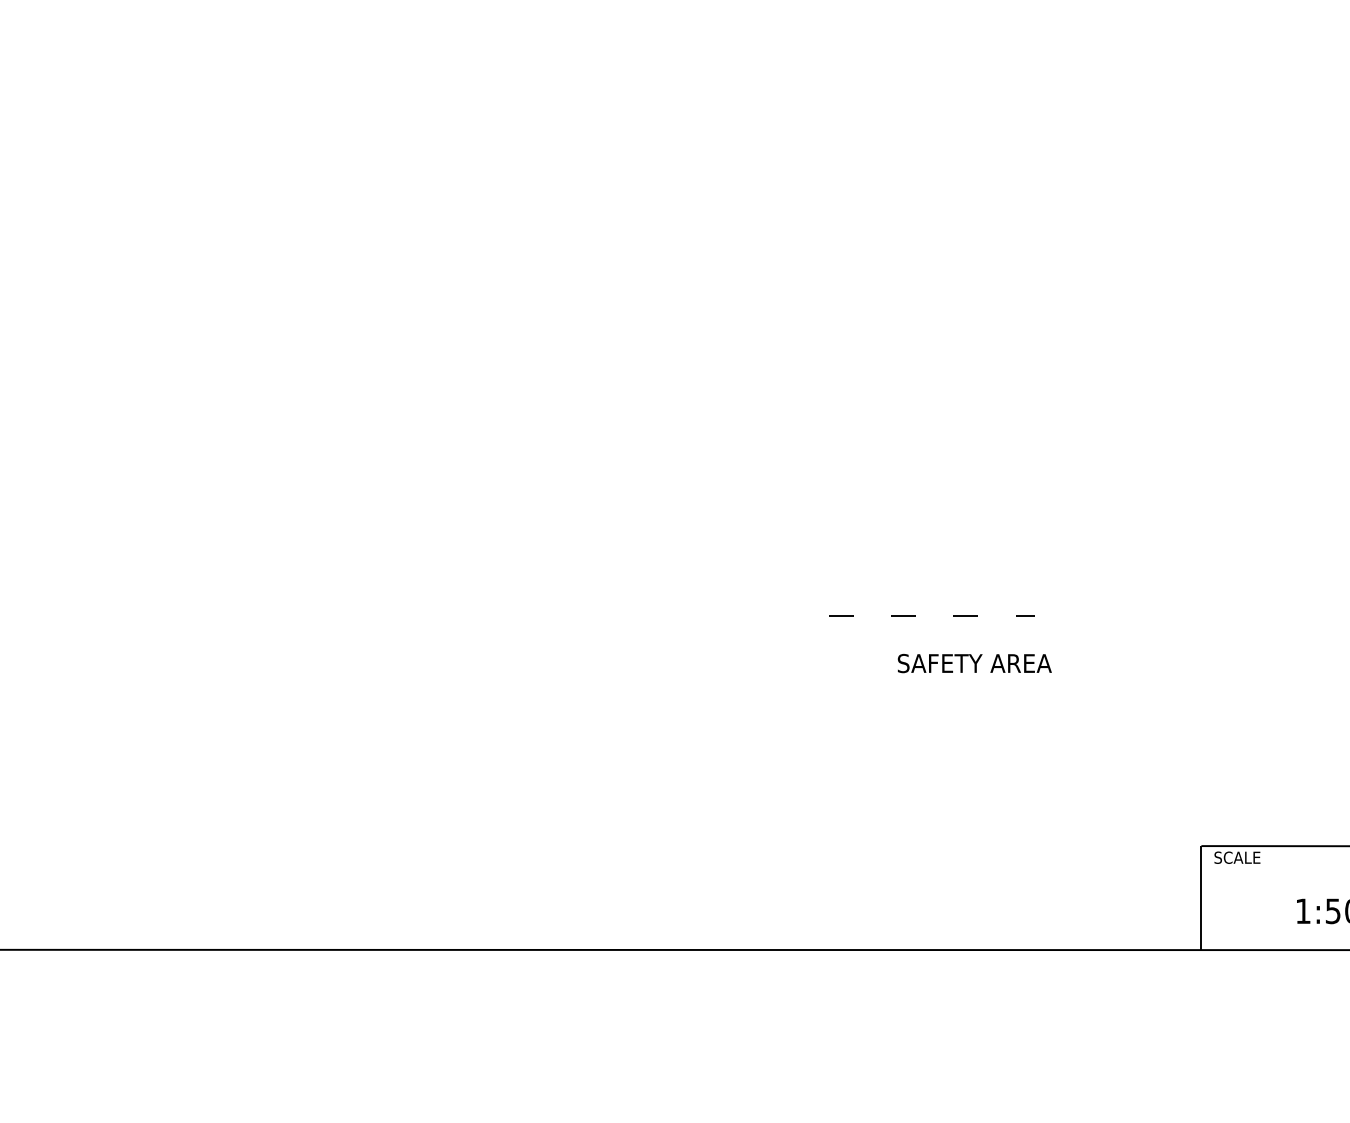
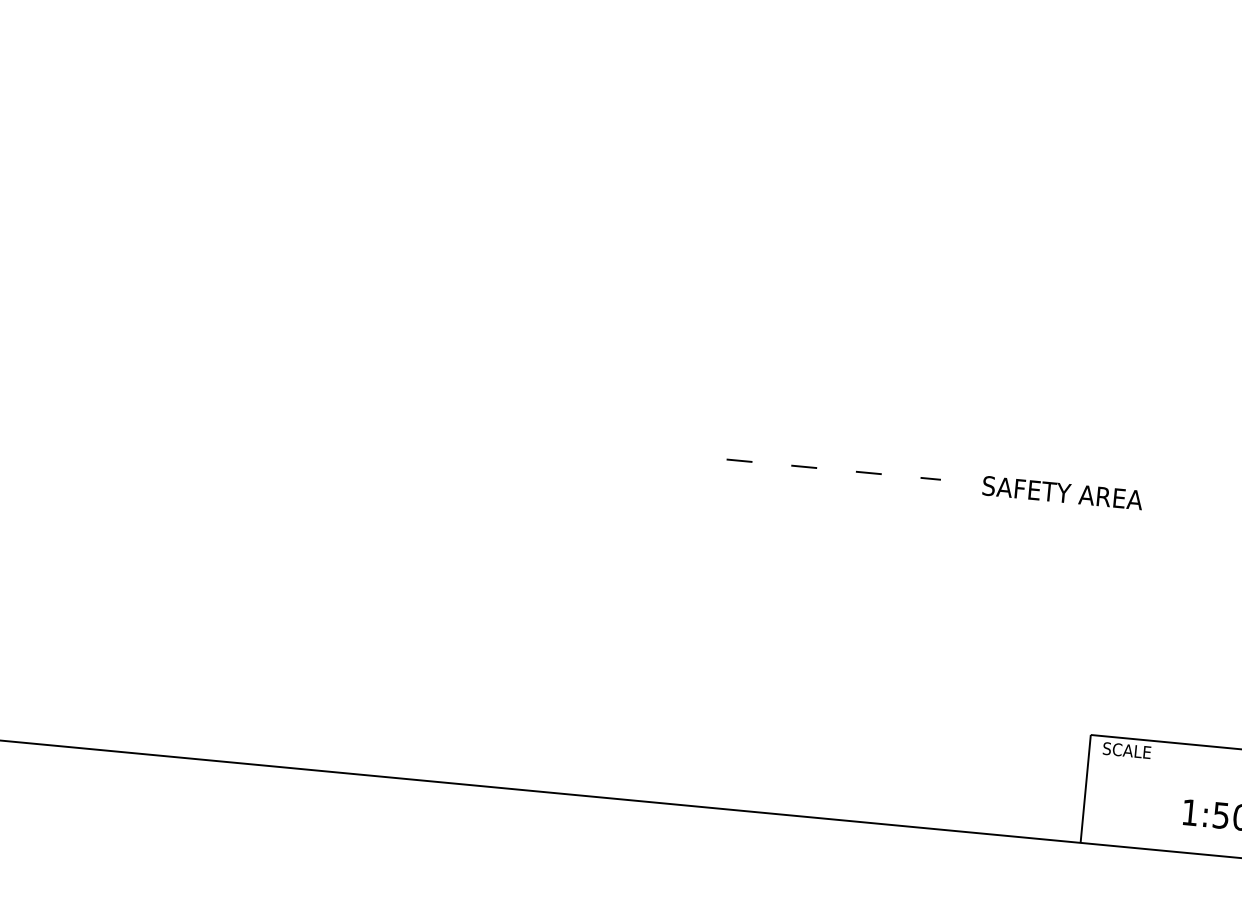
text: (974, 663) -> (1062, 492), moved

